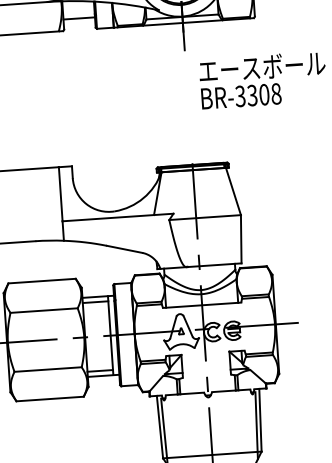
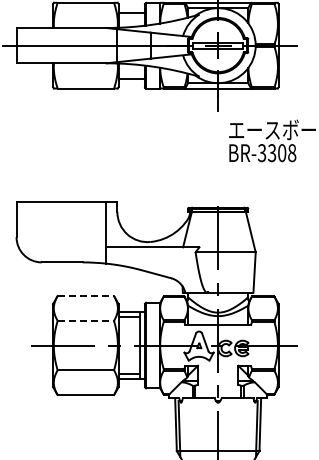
line: (42, 281) -> (86, 296), solid -> dashed
line: (44, 310) -> (86, 320), solid -> dashed

